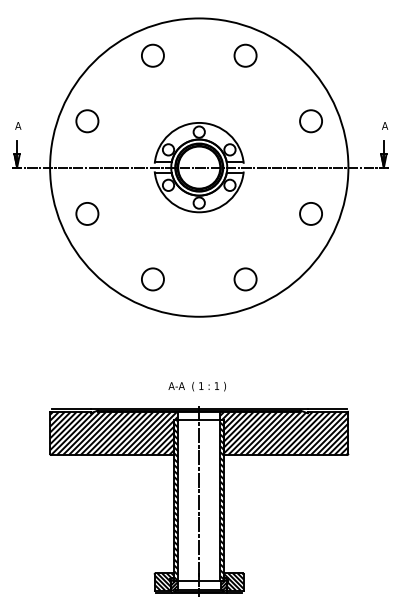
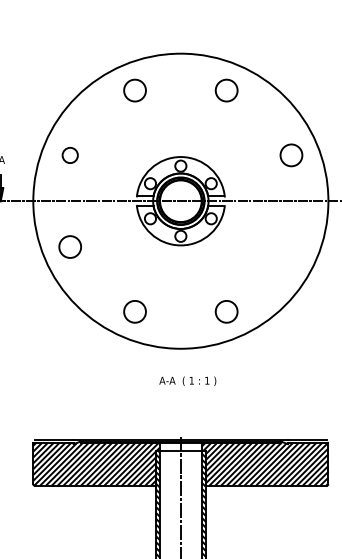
circle: (87, 121) -> (70, 155), size x0.7
circle: (310, 213) -> (290, 246), removed
text: (196, 386) -> (187, 381), moved

